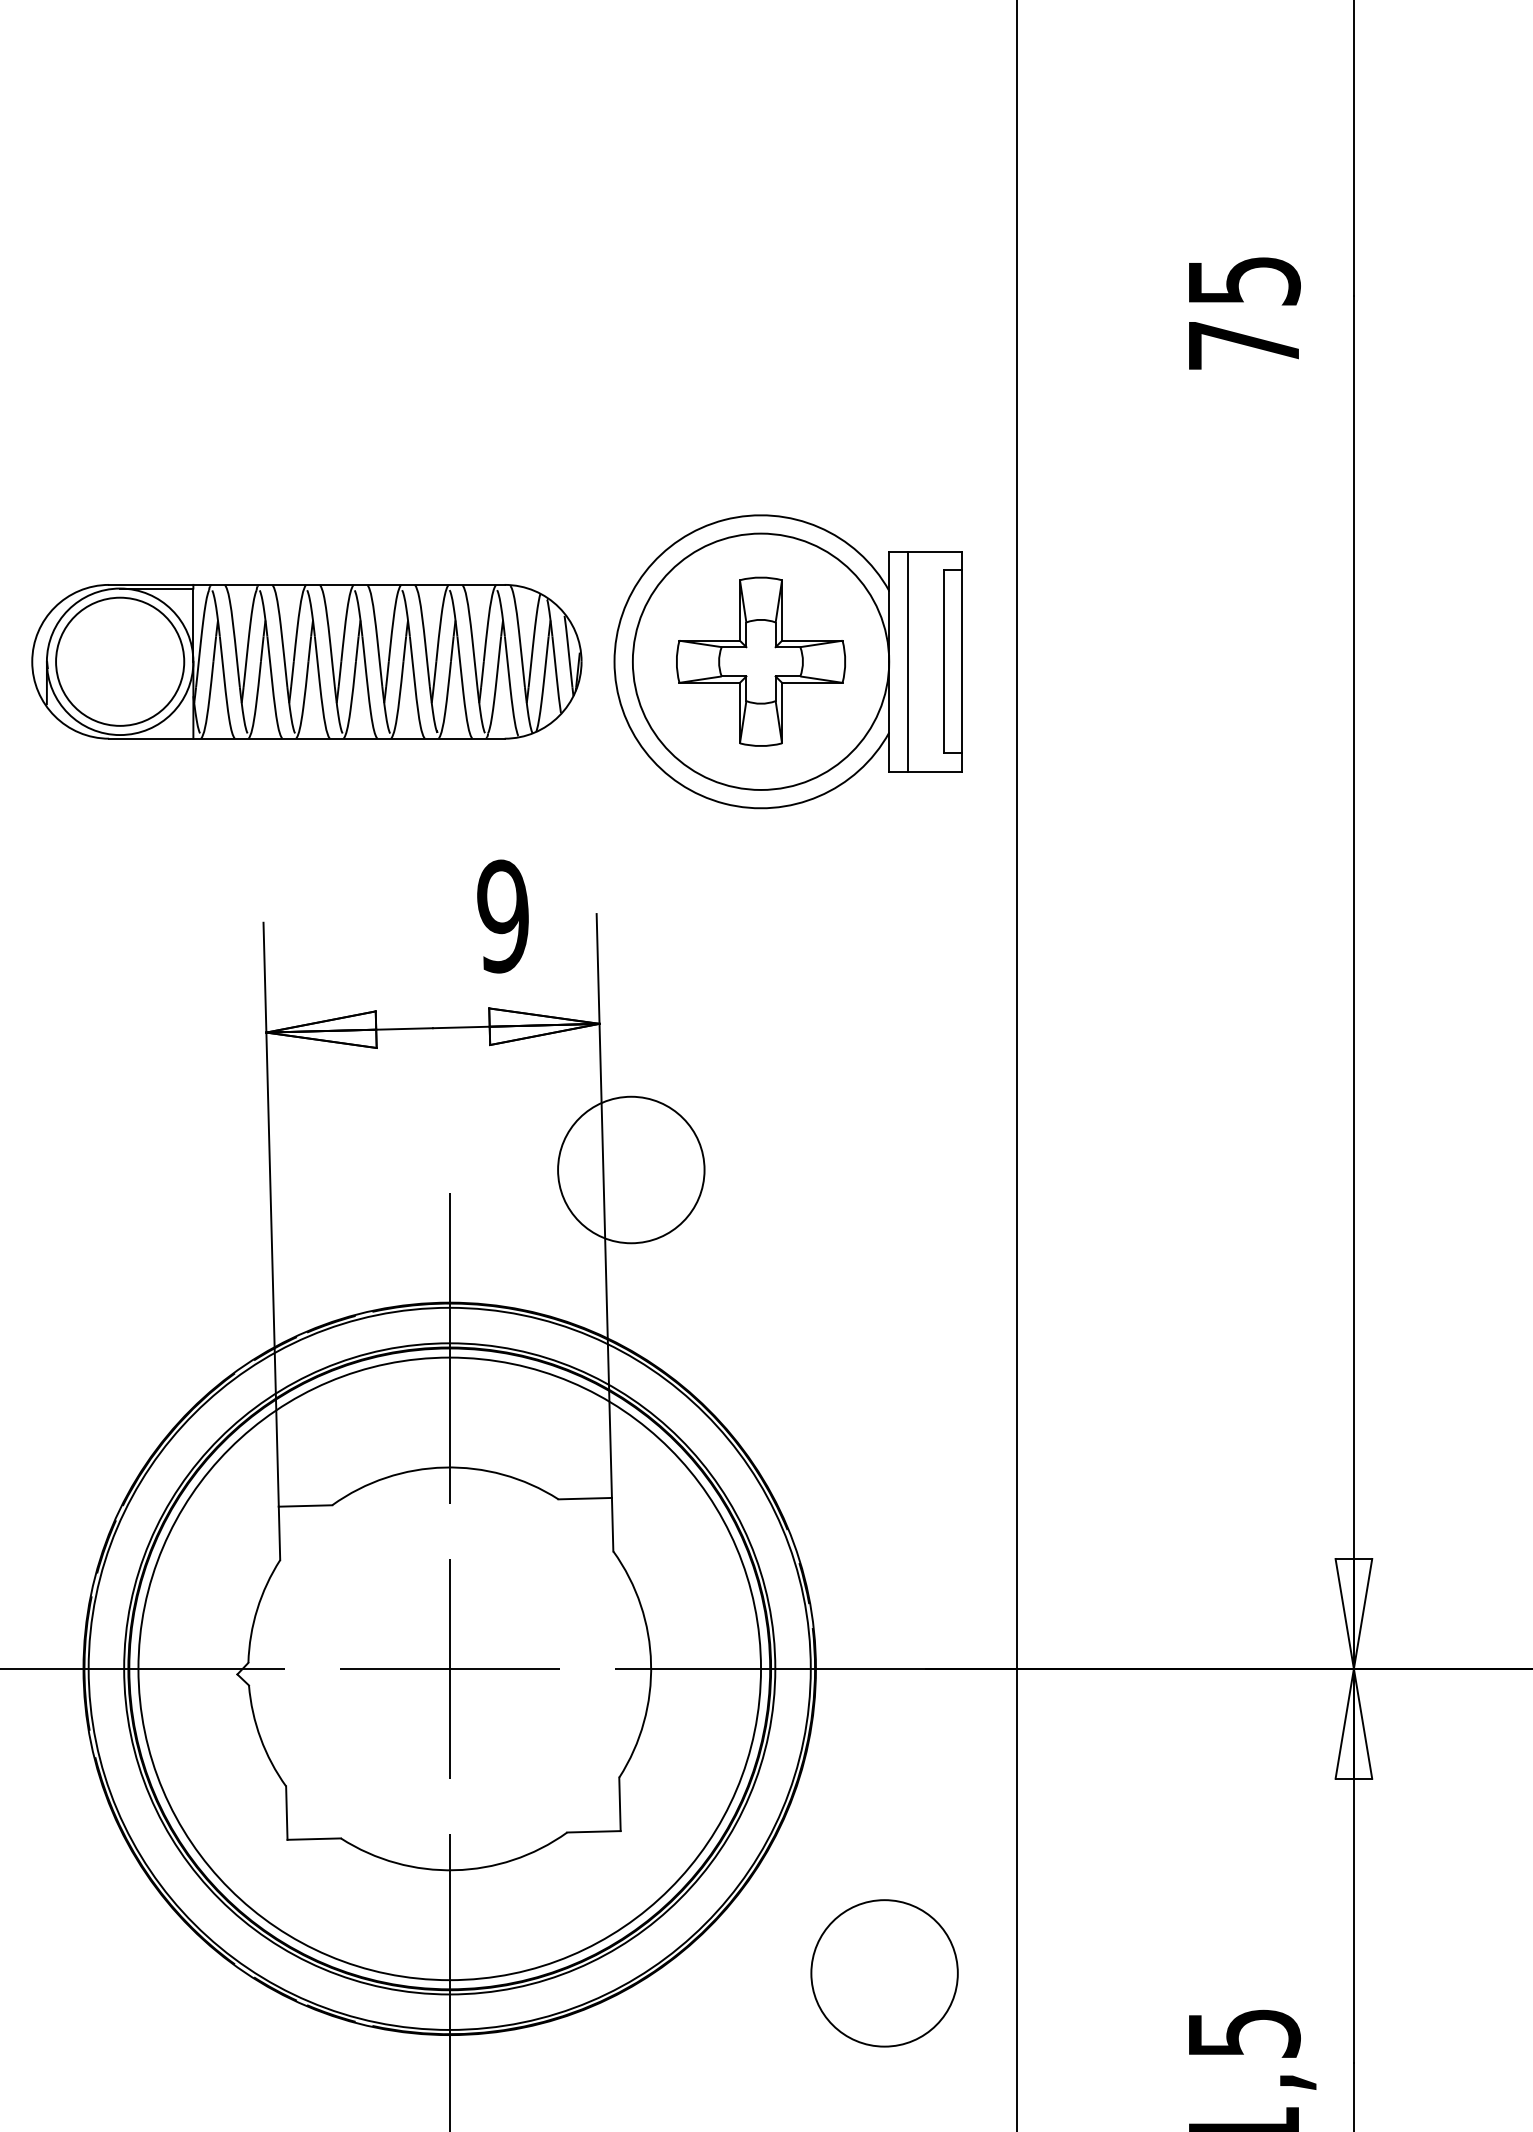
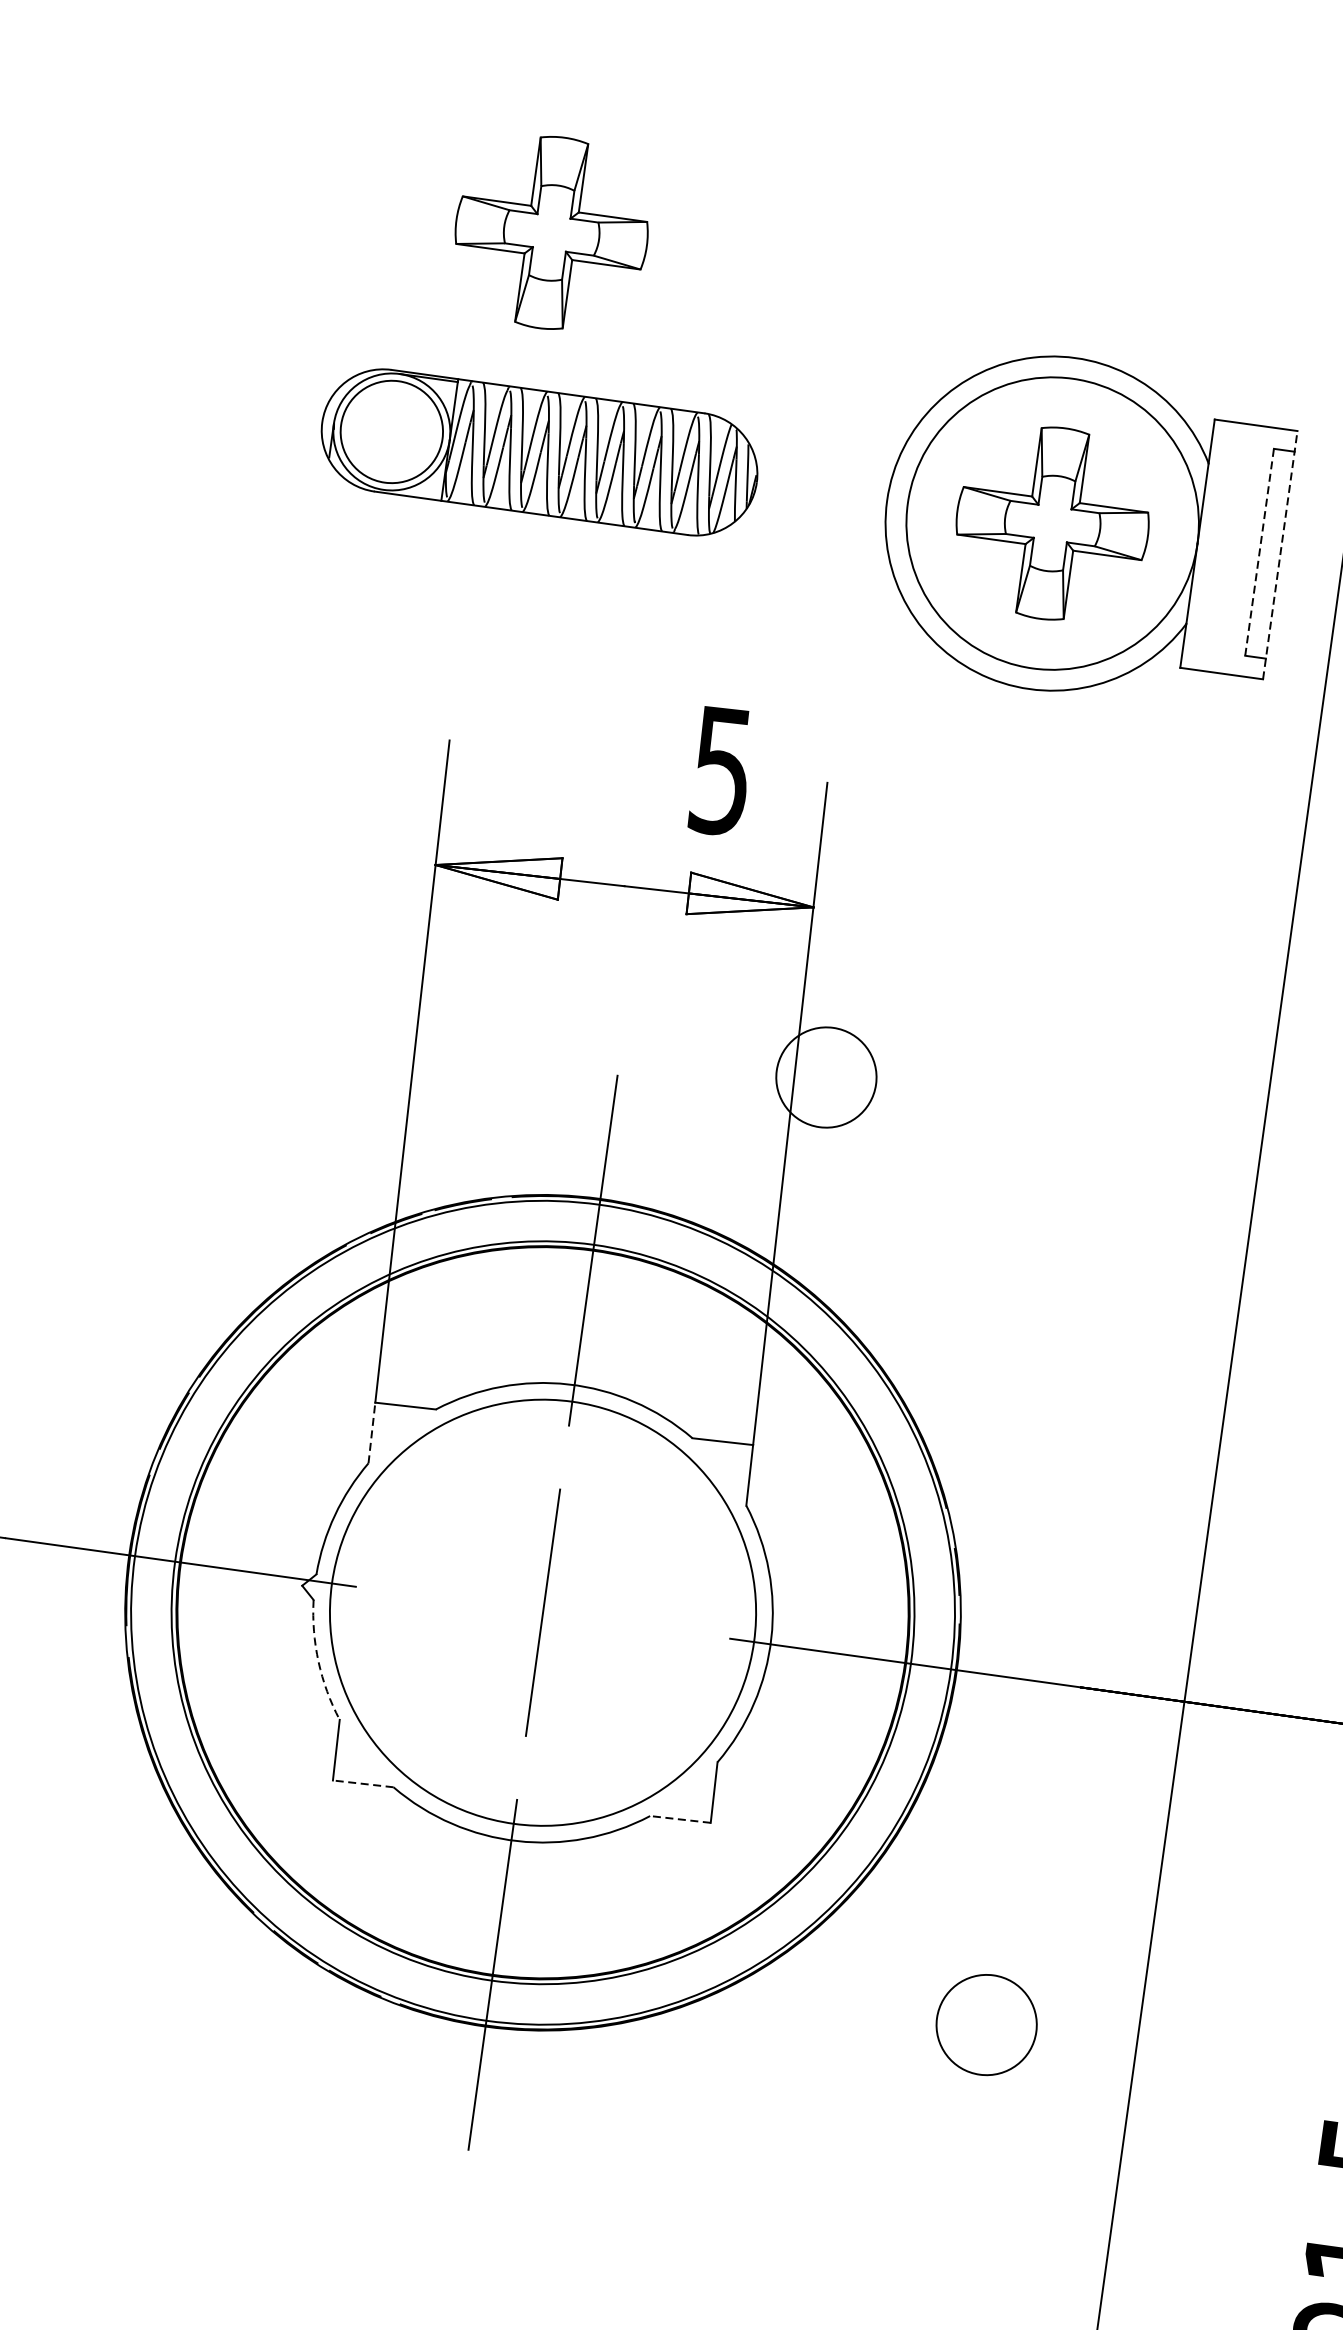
part: (290, 469) -> (551, 232), added
part: (306, 661) -> (539, 451), size x0.7
line: (907, 661) -> (1218, 546), removed
line: (944, 661) -> (1260, 552), solid -> dashed
line: (962, 661) -> (1280, 554), solid -> dashed
text: (502, 916) -> (720, 770), 9 -> 5
circle: (631, 1169) -> (826, 1076), size x0.6
line: (279, 1533) -> (371, 1433), solid -> dashed
circle: (449, 1668) -> (542, 1612), size x0.6
line: (449, 1668) -> (542, 1612), removed
arc: (260, 1738) -> (318, 1661), solid -> dashed
line: (593, 1831) -> (679, 1819), solid -> dashed
line: (314, 1839) -> (363, 1784), solid -> dashed
circle: (884, 1973) -> (986, 2025), size x0.6

